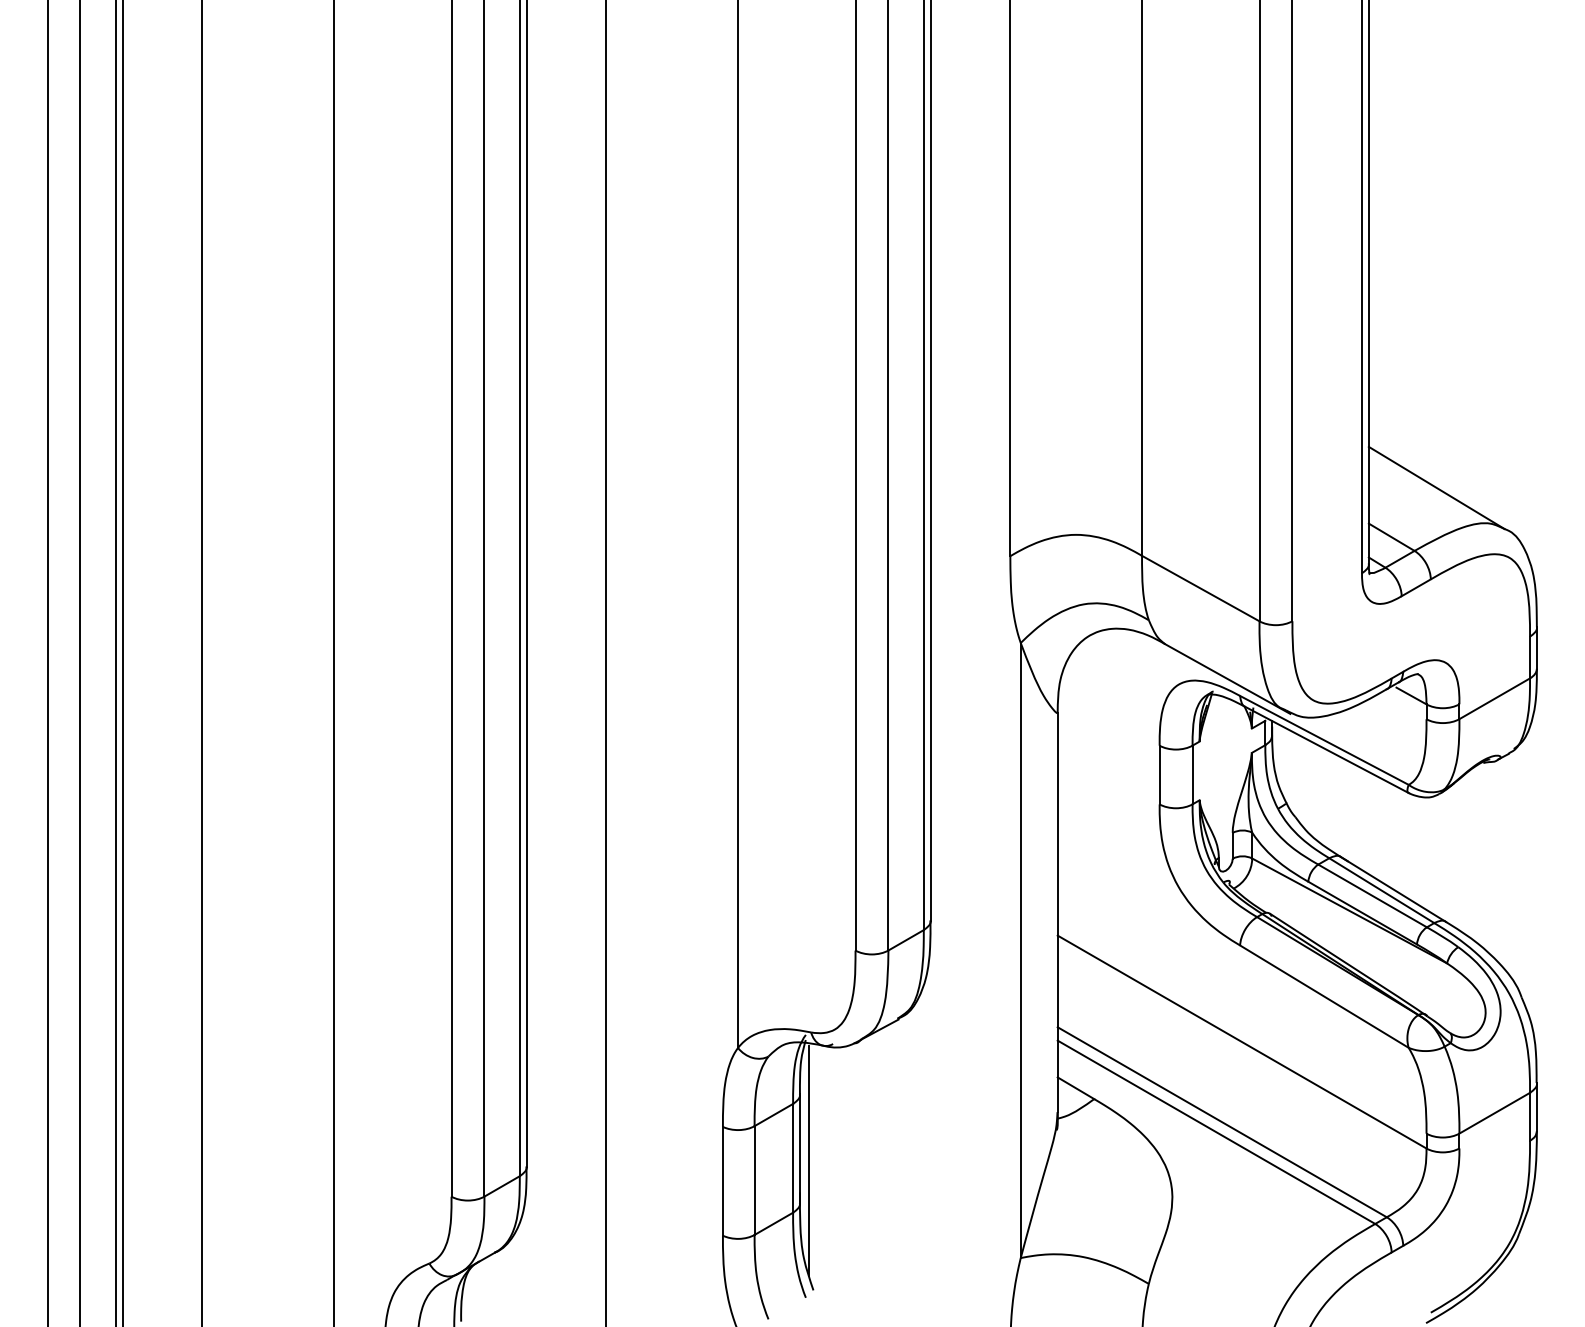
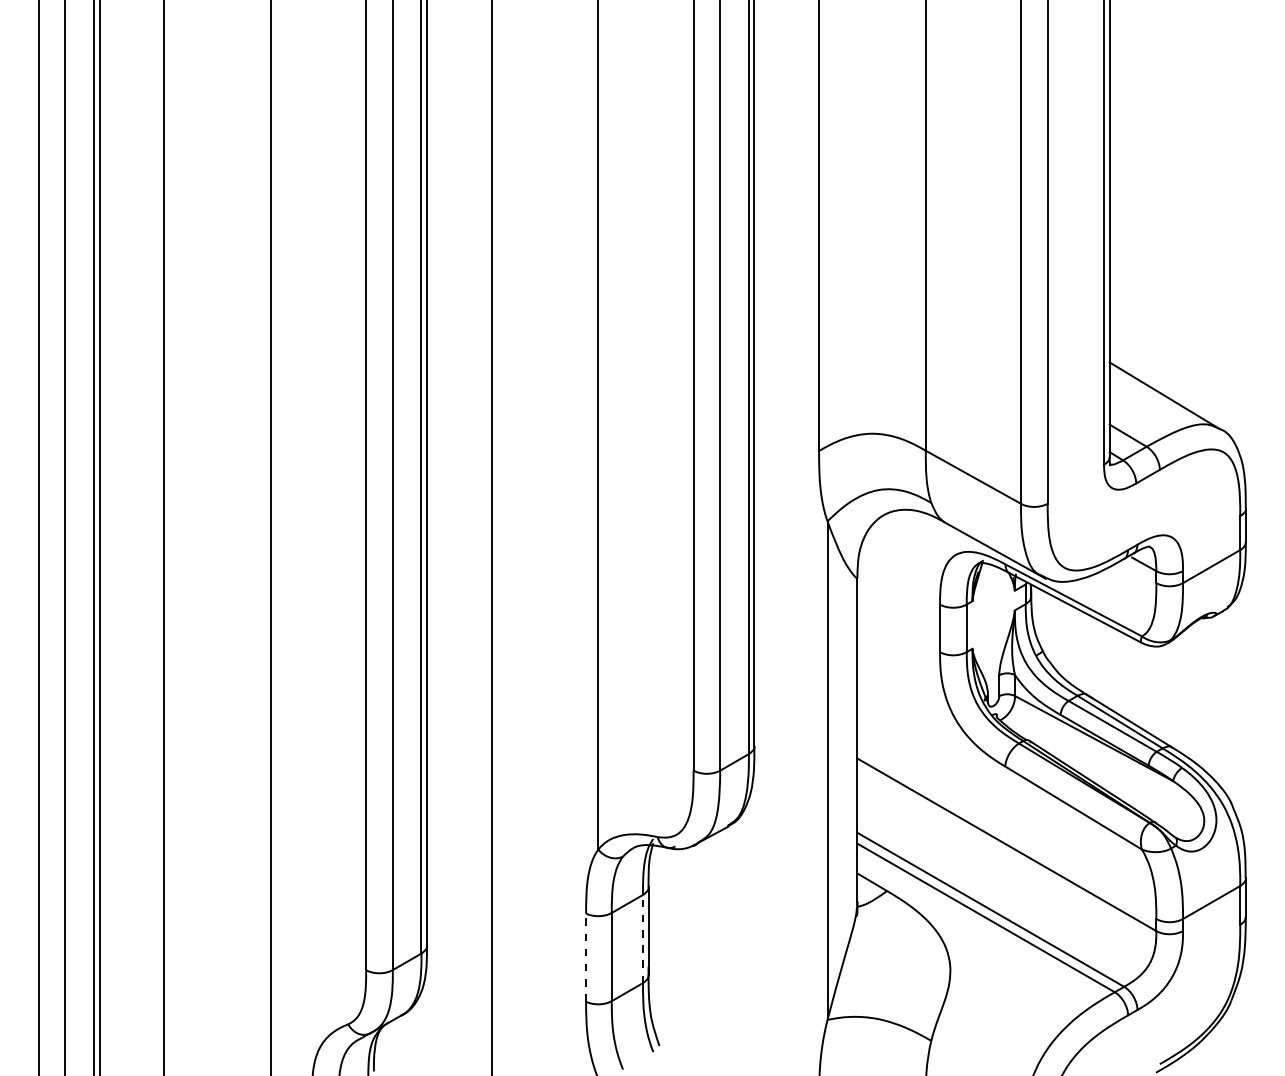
line: (793, 1157) -> (643, 938), solid -> dashed
line: (809, 1160) -> (656, 940), removed
line: (722, 1180) -> (585, 957), solid -> dashed

